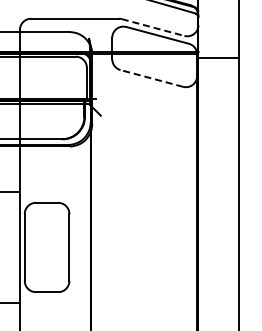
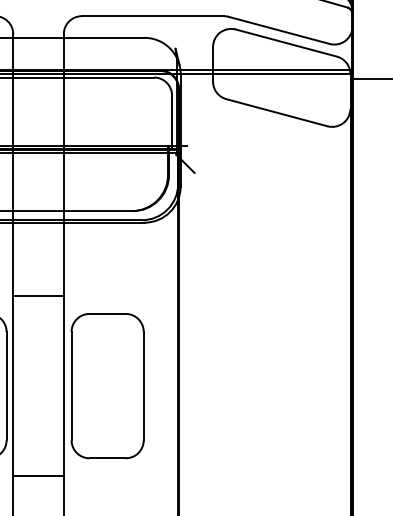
line: (153, 27) -> (279, 30), dashed -> solid
line: (151, 78) -> (276, 112), dashed -> solid

